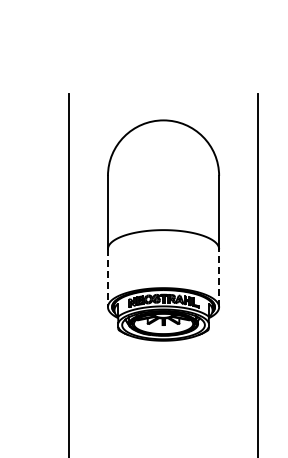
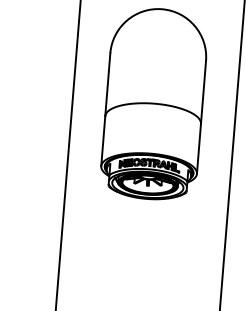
line: (219, 277) -> (199, 148), dashed -> solid
line: (107, 278) -> (102, 141), dashed -> solid

